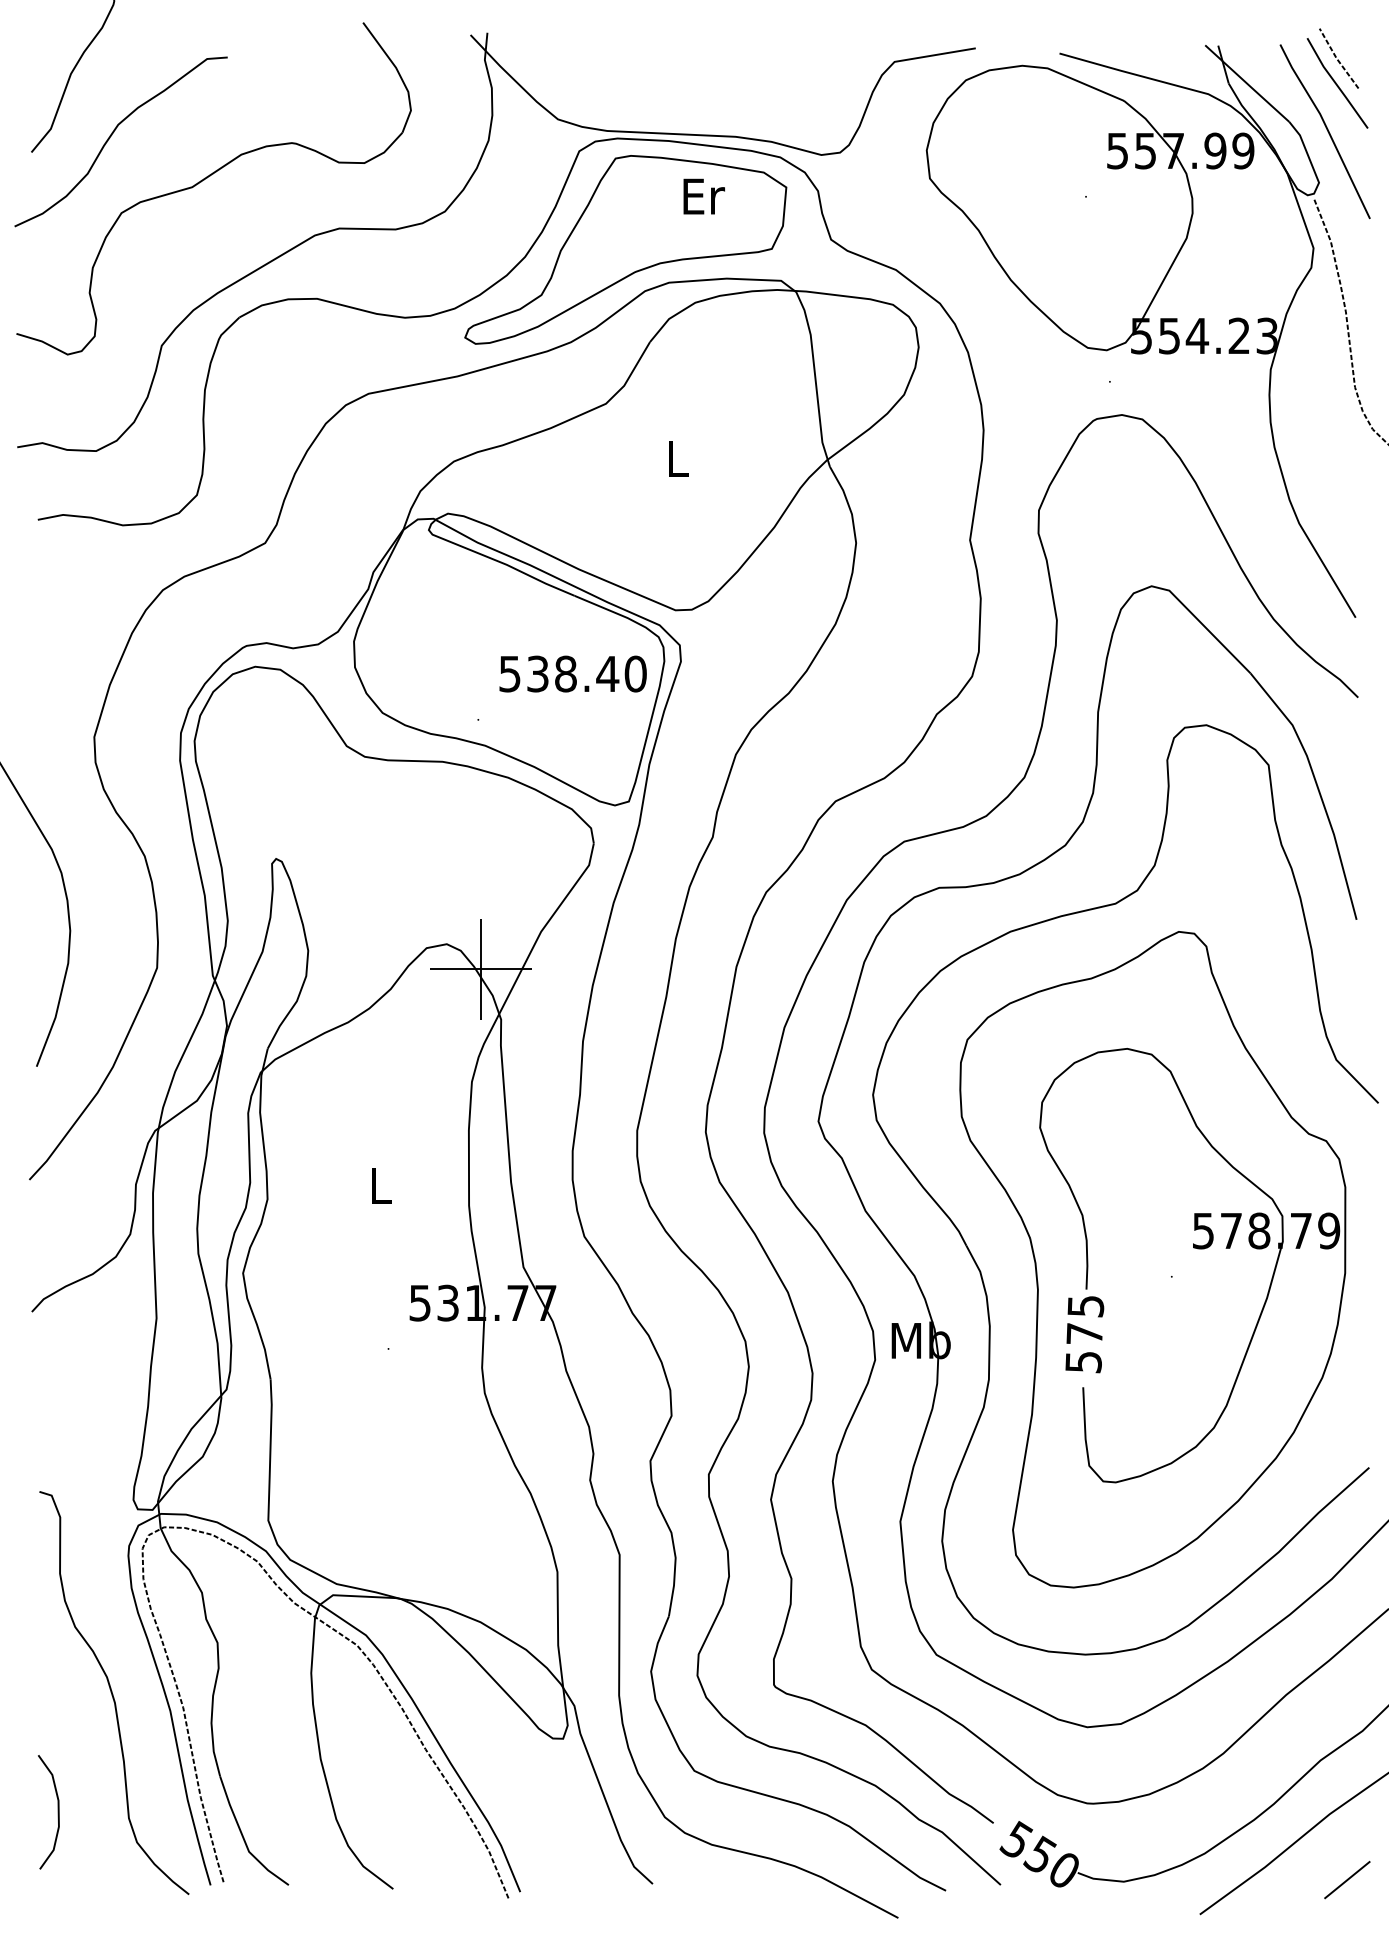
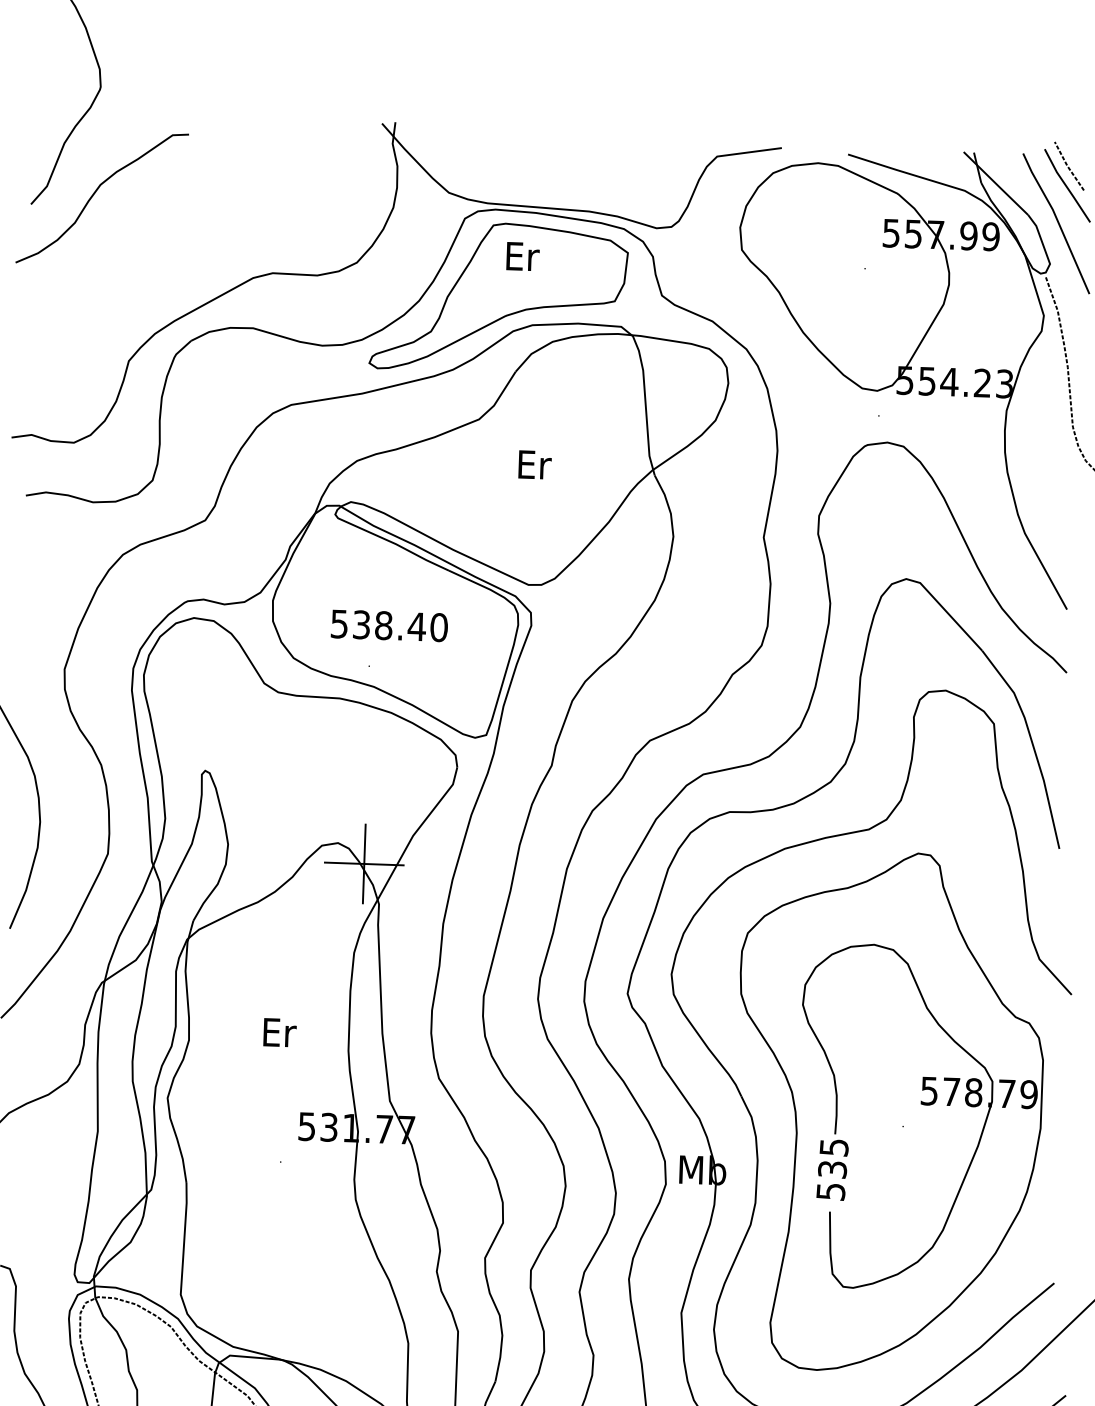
part: (207, 178) -> (169, 229), removed
text: (703, 196) -> (522, 256), moved
text: (678, 458) -> (535, 464), L -> Er
text: (572, 673) -> (389, 625), moved
text: (381, 1185) -> (279, 1032), L -> Er
text: (1084, 1334) -> (832, 1169), 575 -> 535

